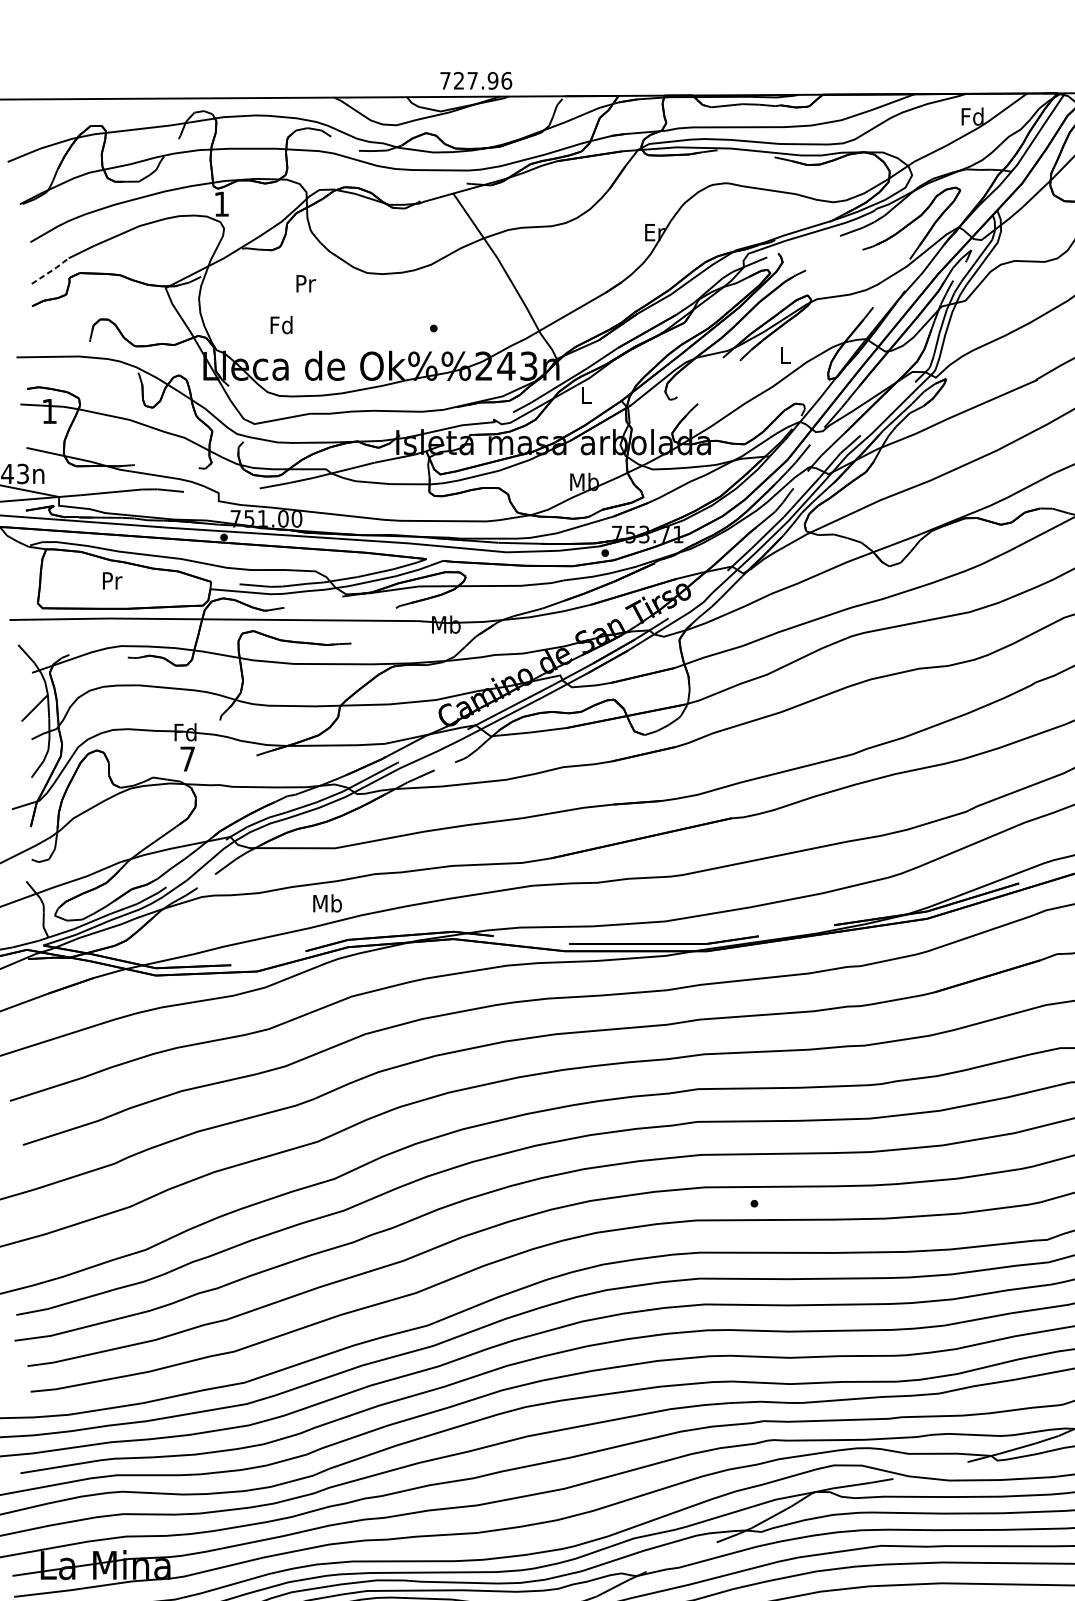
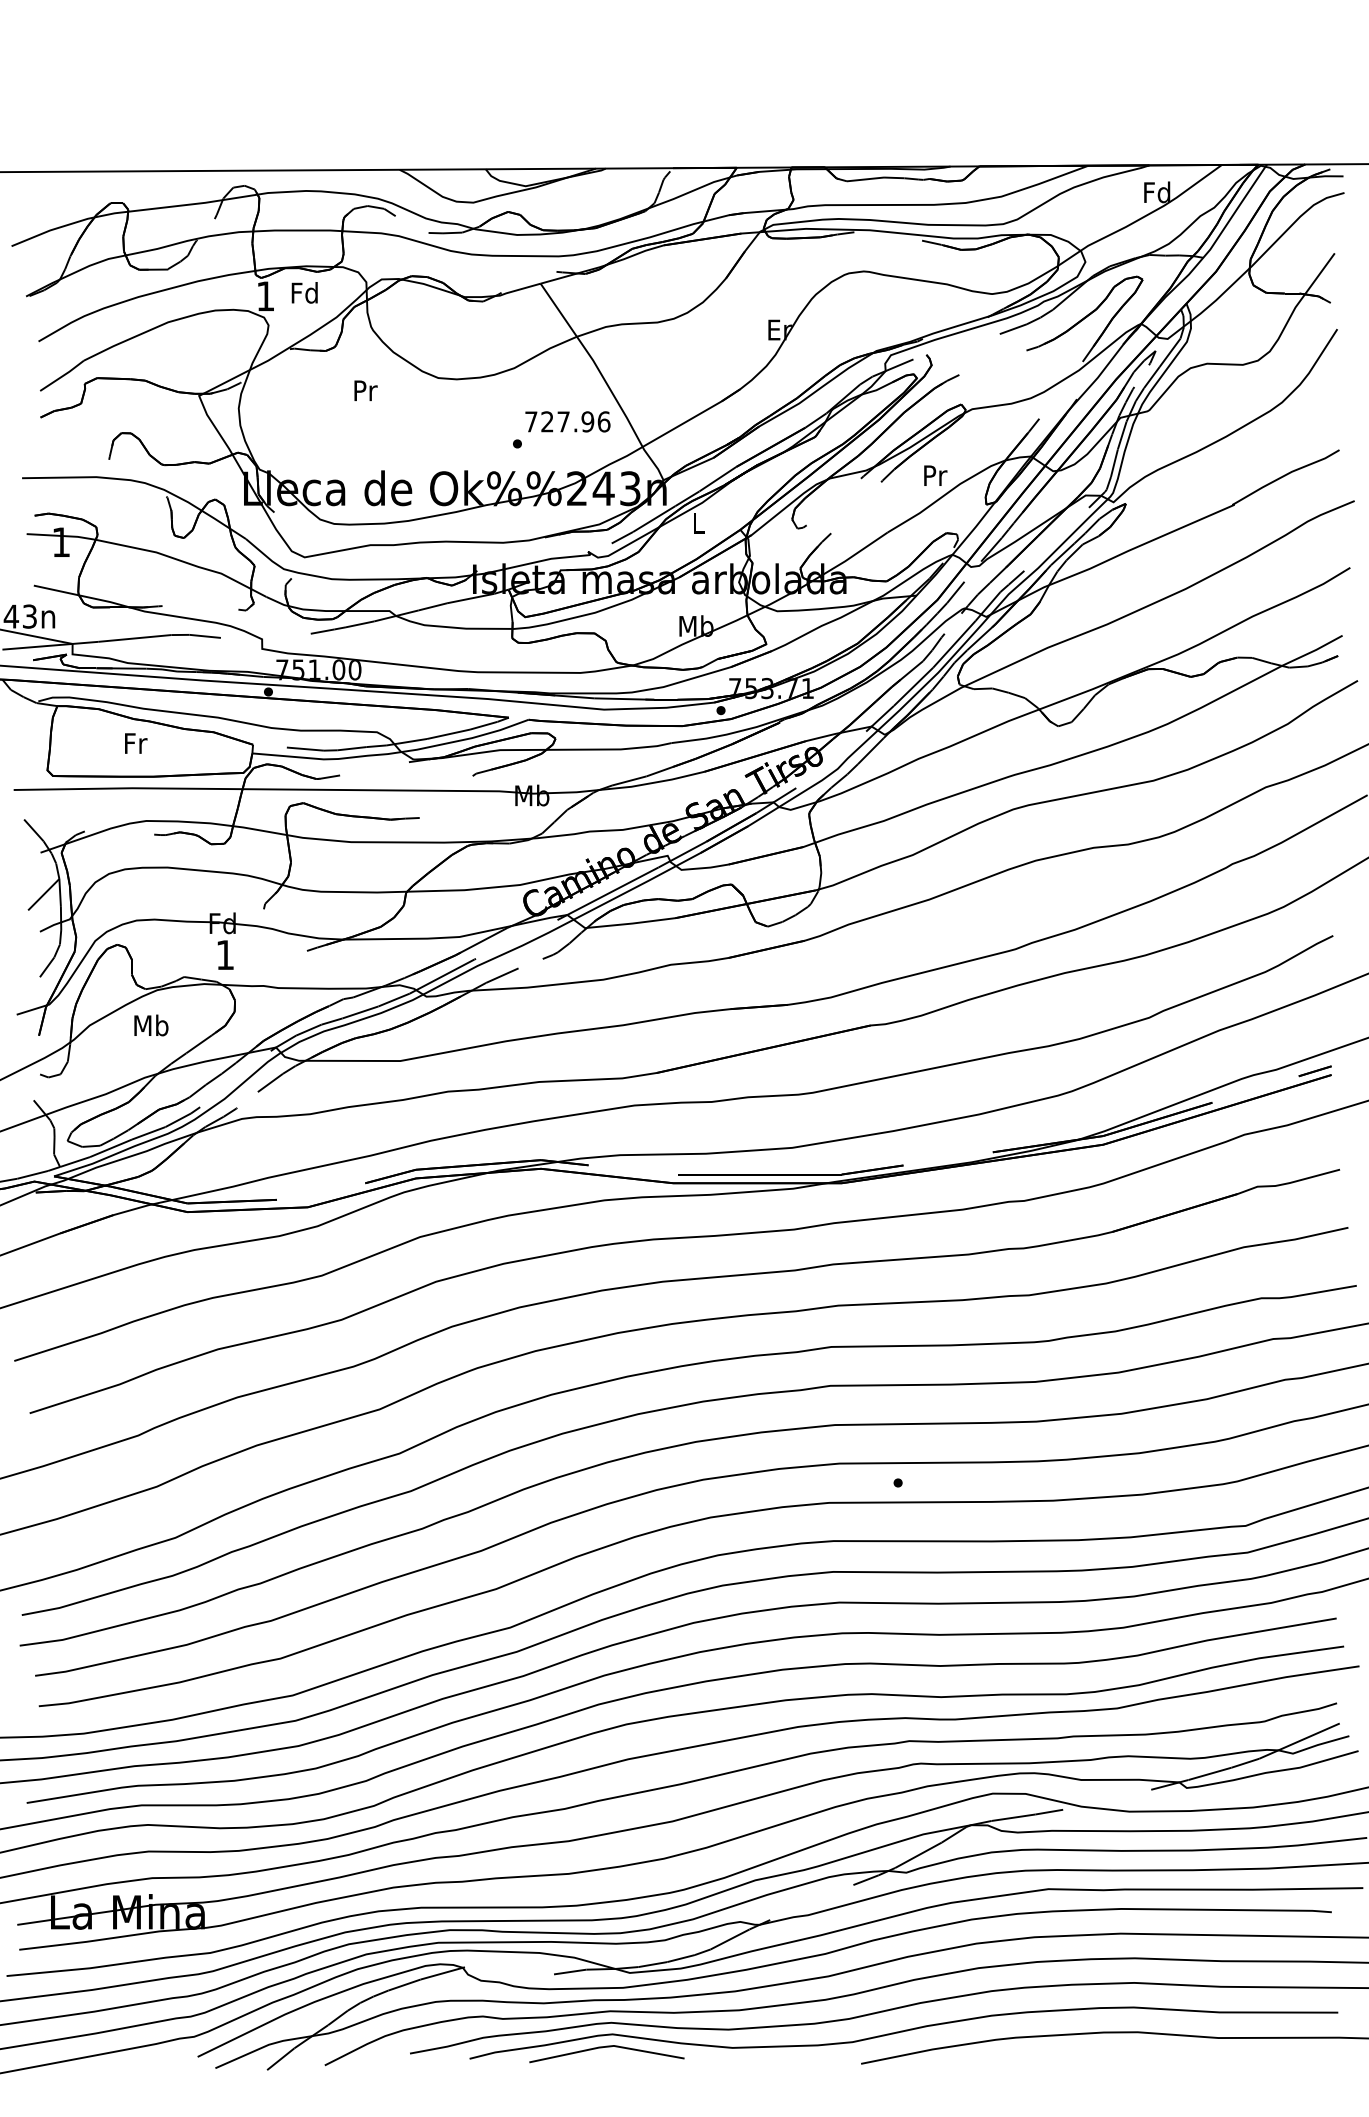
text: (475, 80) -> (567, 421), moved
line: (50, 271) -> (62, 376), dashed -> solid
text: (281, 324) -> (304, 292), moved
text: (785, 355) -> (935, 475), L -> Pr
text: (112, 580) -> (135, 743), Pr -> Fr
text: (187, 758) -> (224, 954), 7 -> 1
text: (327, 903) -> (151, 1025), moved

